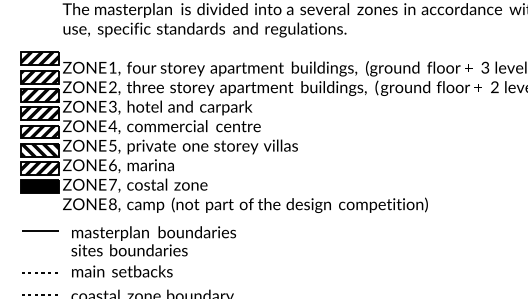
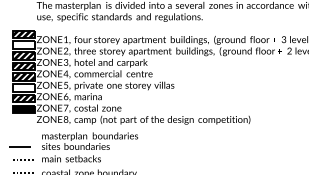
hatch: (40, 76) -> (23, 44), removed
hatch: (40, 149) -> (23, 87), removed
line: (40, 229) -> (19, 146), moved

